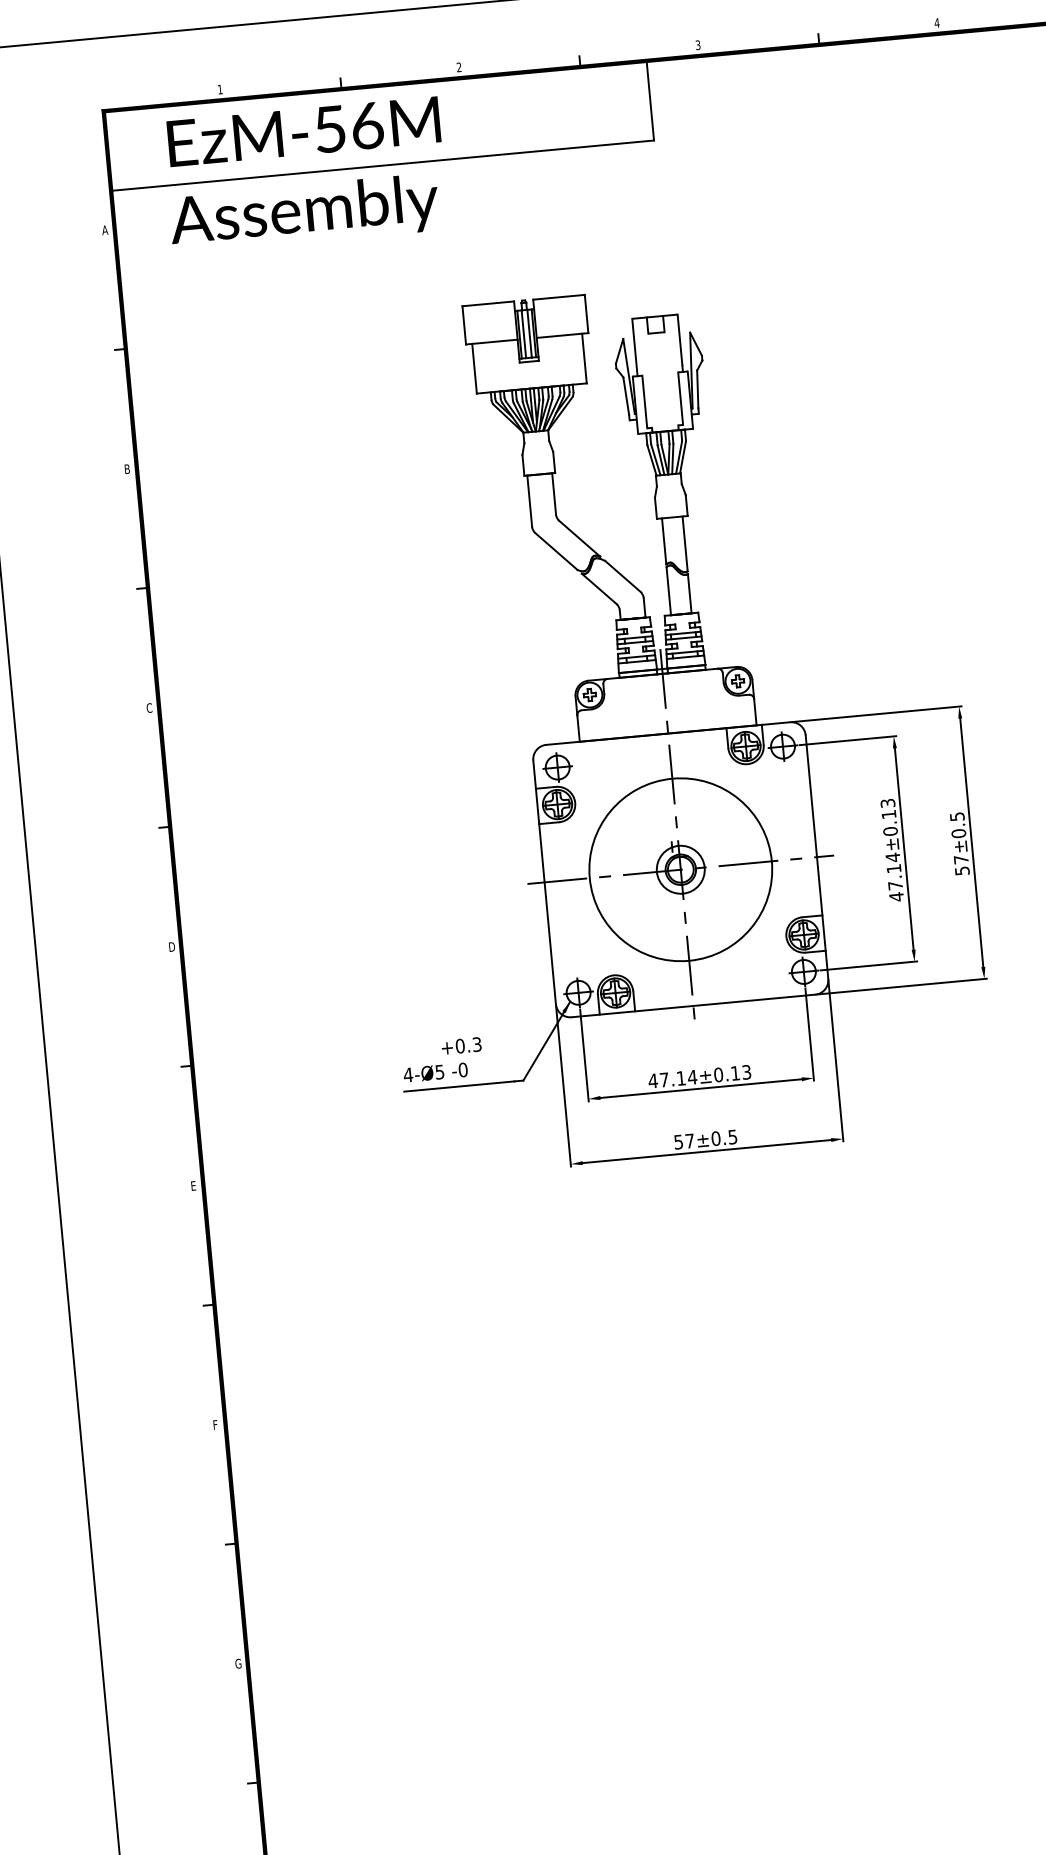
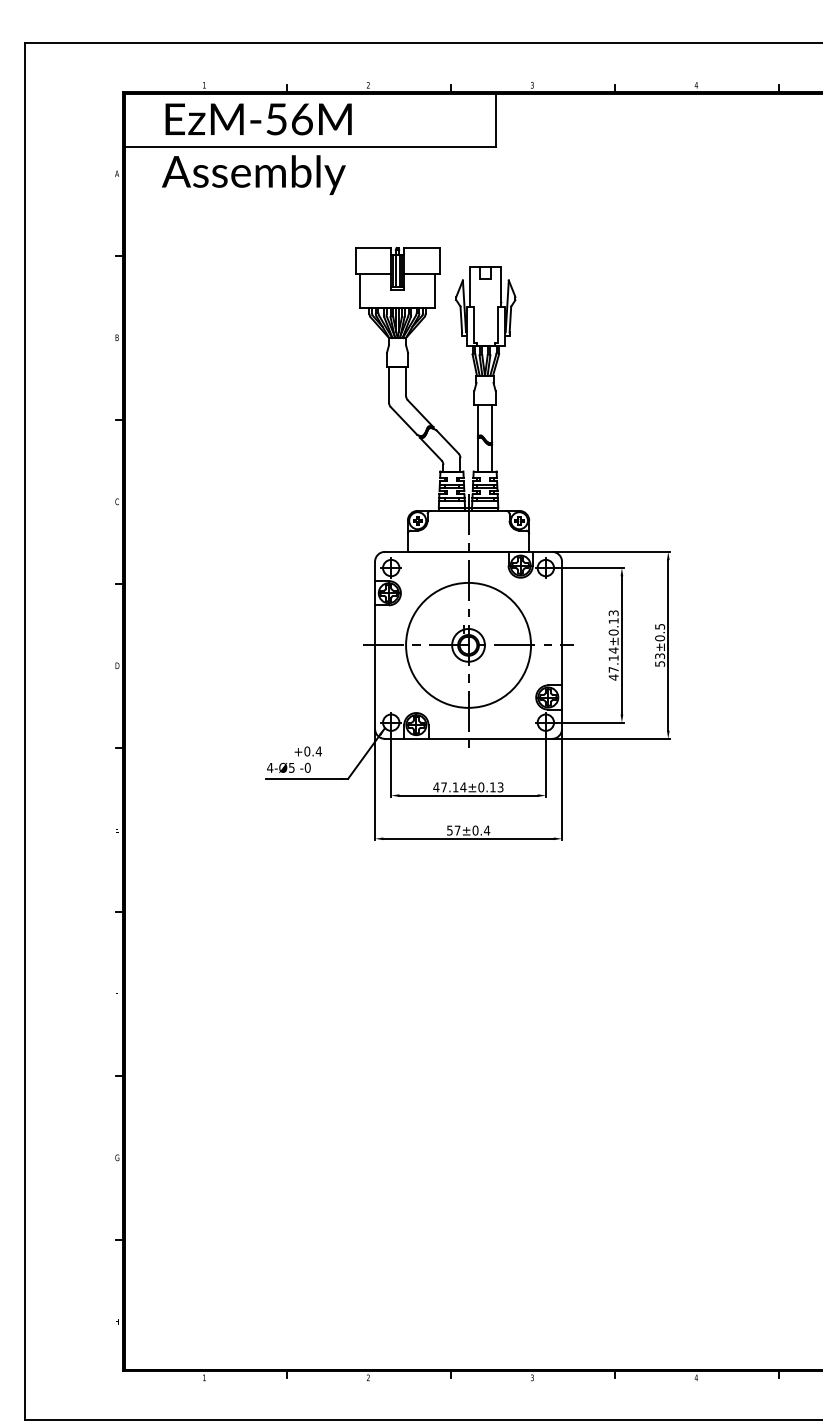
text: (961, 860) -> (660, 656), 57±0.5 -> 53±0.5
text: (476, 1044) -> (318, 751), +0.3 -> +0.4
text: (731, 1137) -> (486, 830), 57±0.5 -> 57±0.4

